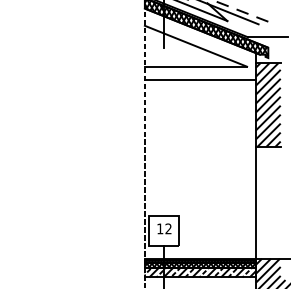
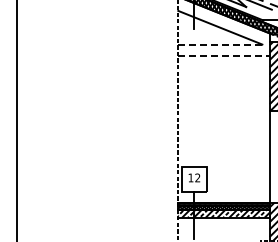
line: (194, 66) -> (219, 44), solid -> dashed
line: (201, 80) -> (224, 55), solid -> dashed

